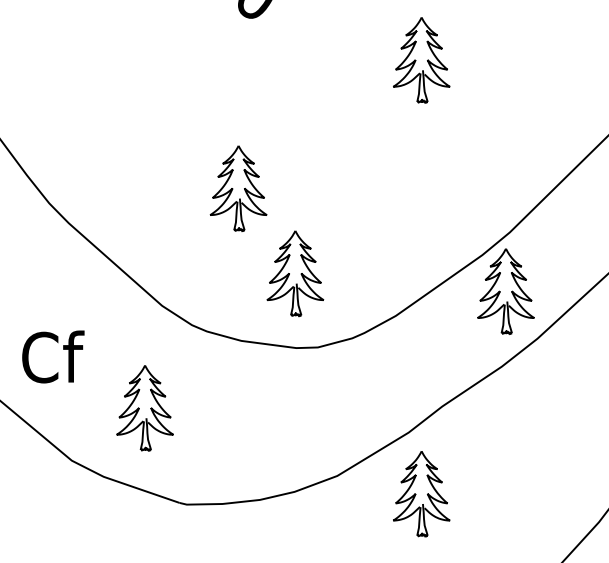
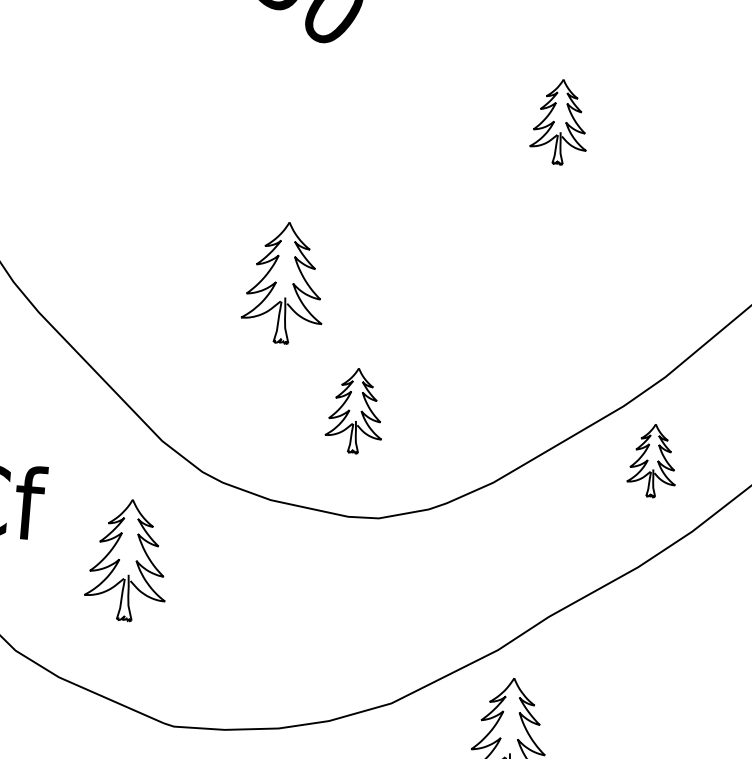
part: (421, 60) -> (559, 122), size x0.7
part: (295, 273) -> (355, 410), size x0.7
part: (505, 291) -> (652, 460), size x0.6
part: (144, 408) -> (127, 560), moved

